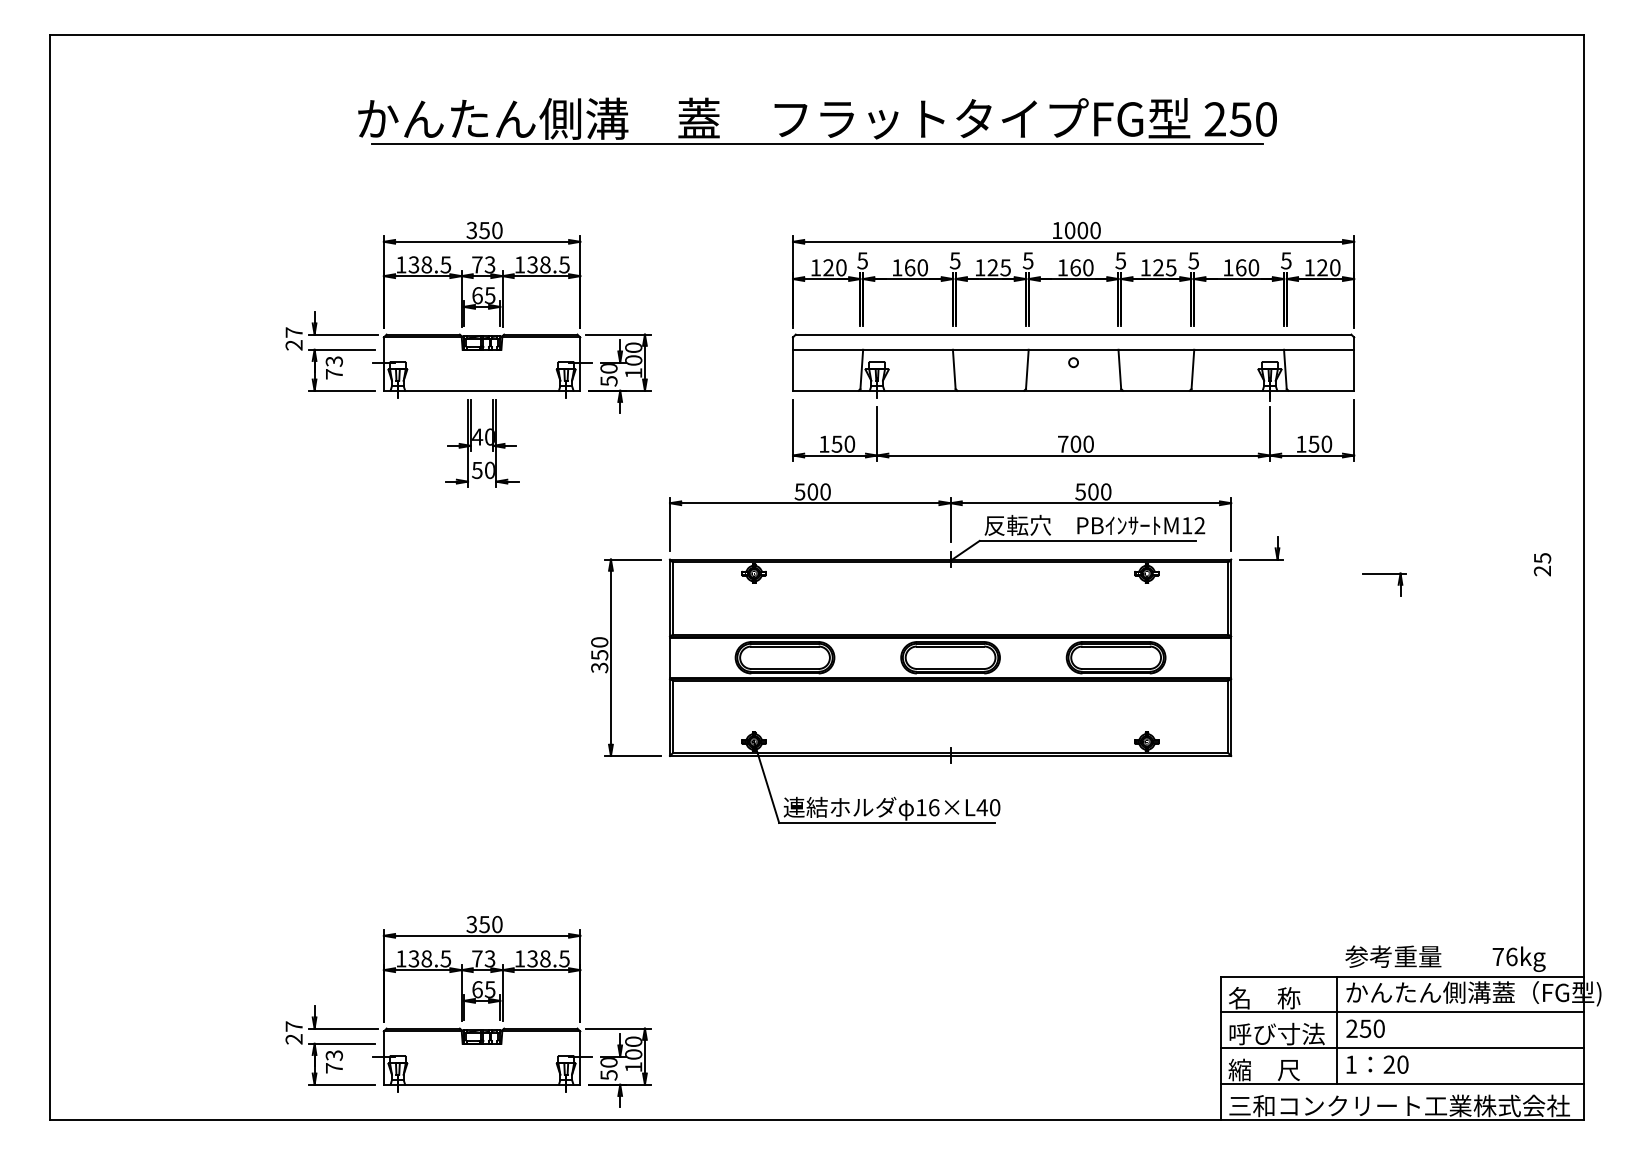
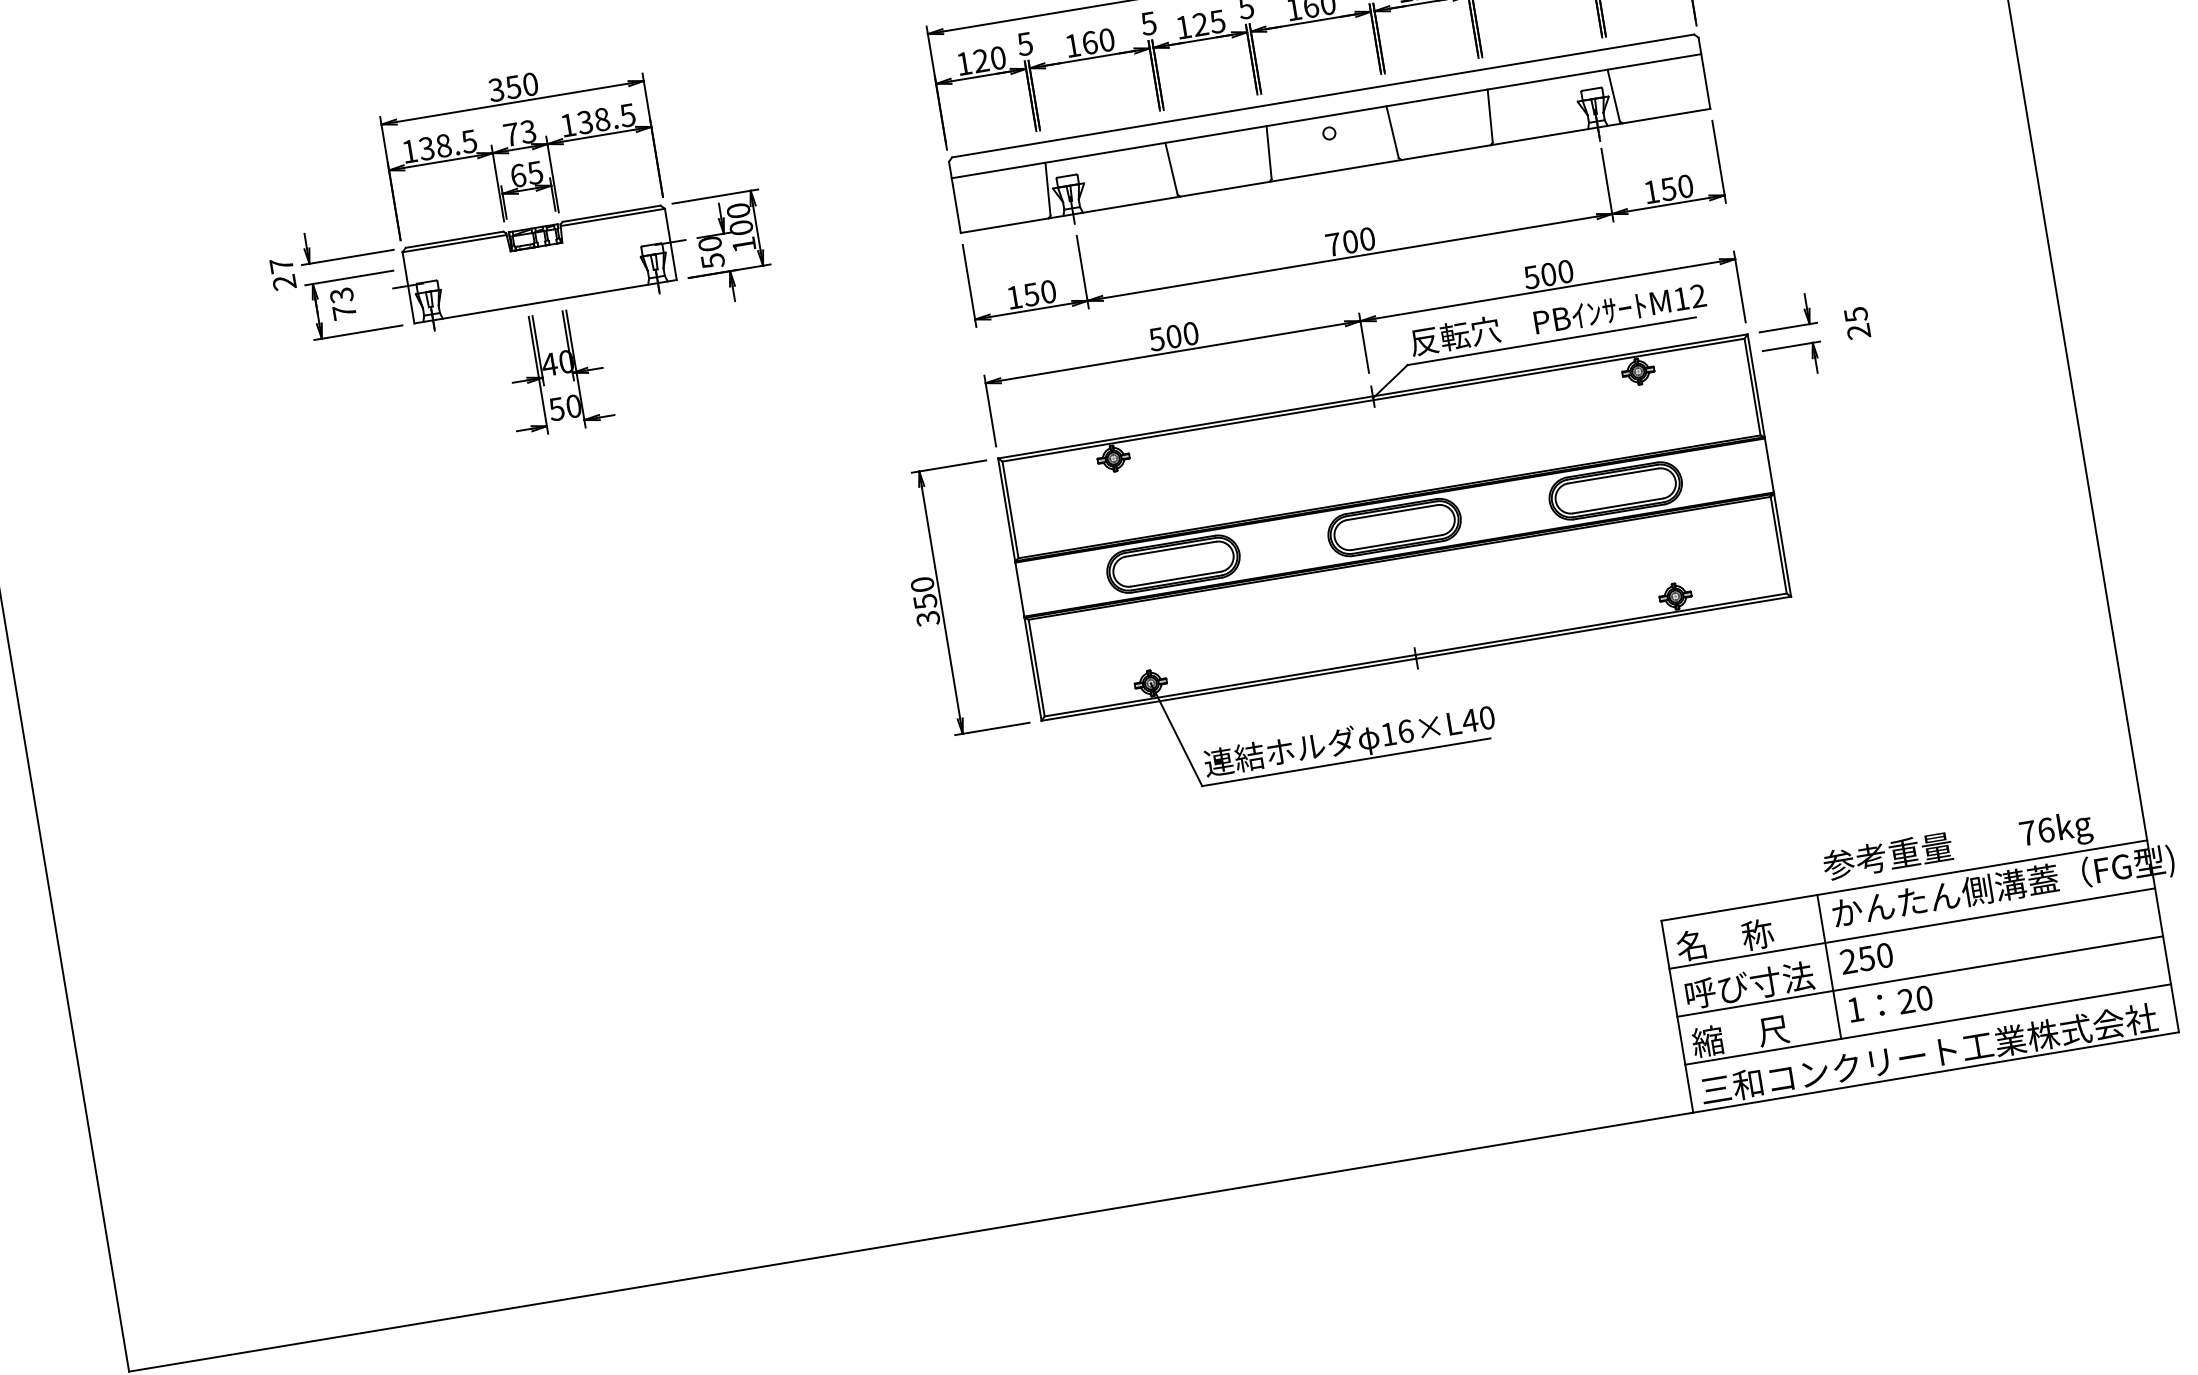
text: (1542, 564) -> (1857, 322), moved
part: (937, 653) -> (1376, 524), moved
part: (468, 1011) -> (664, 1133), removed

